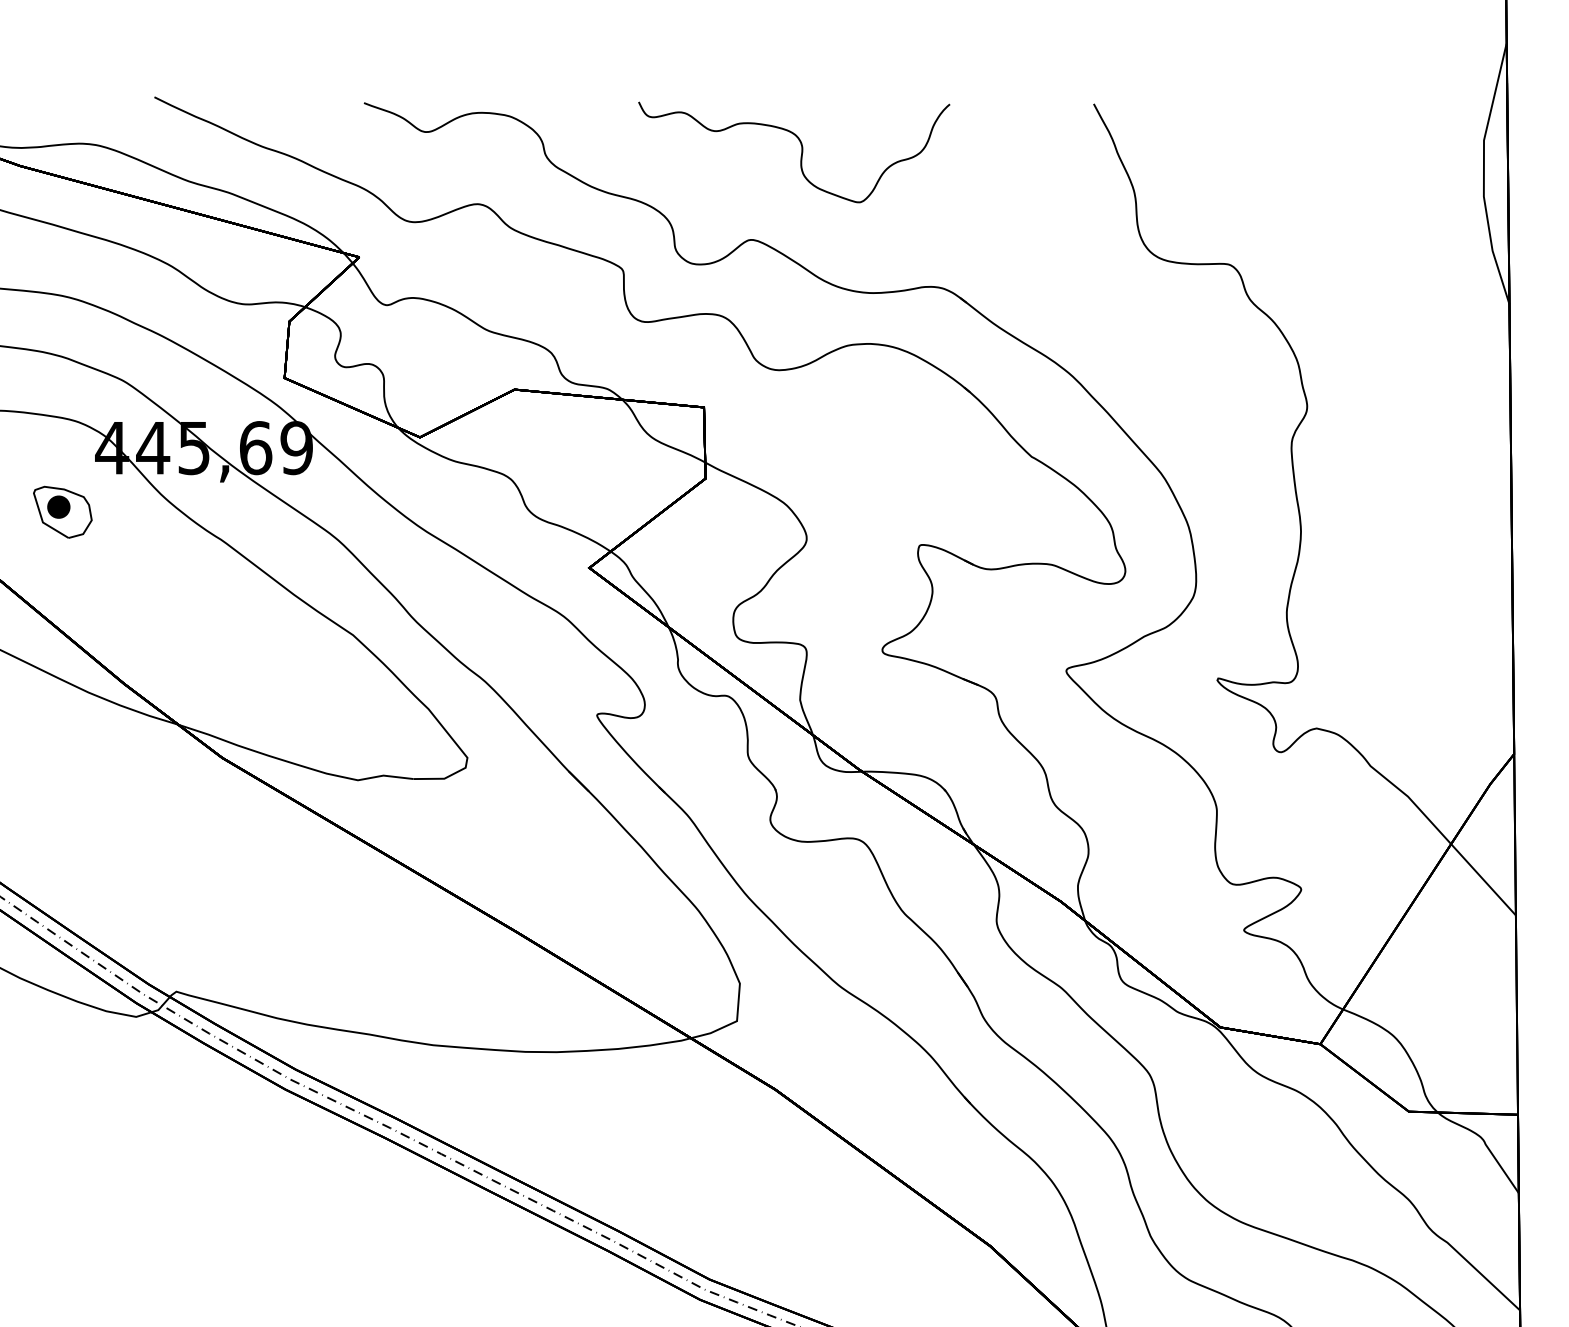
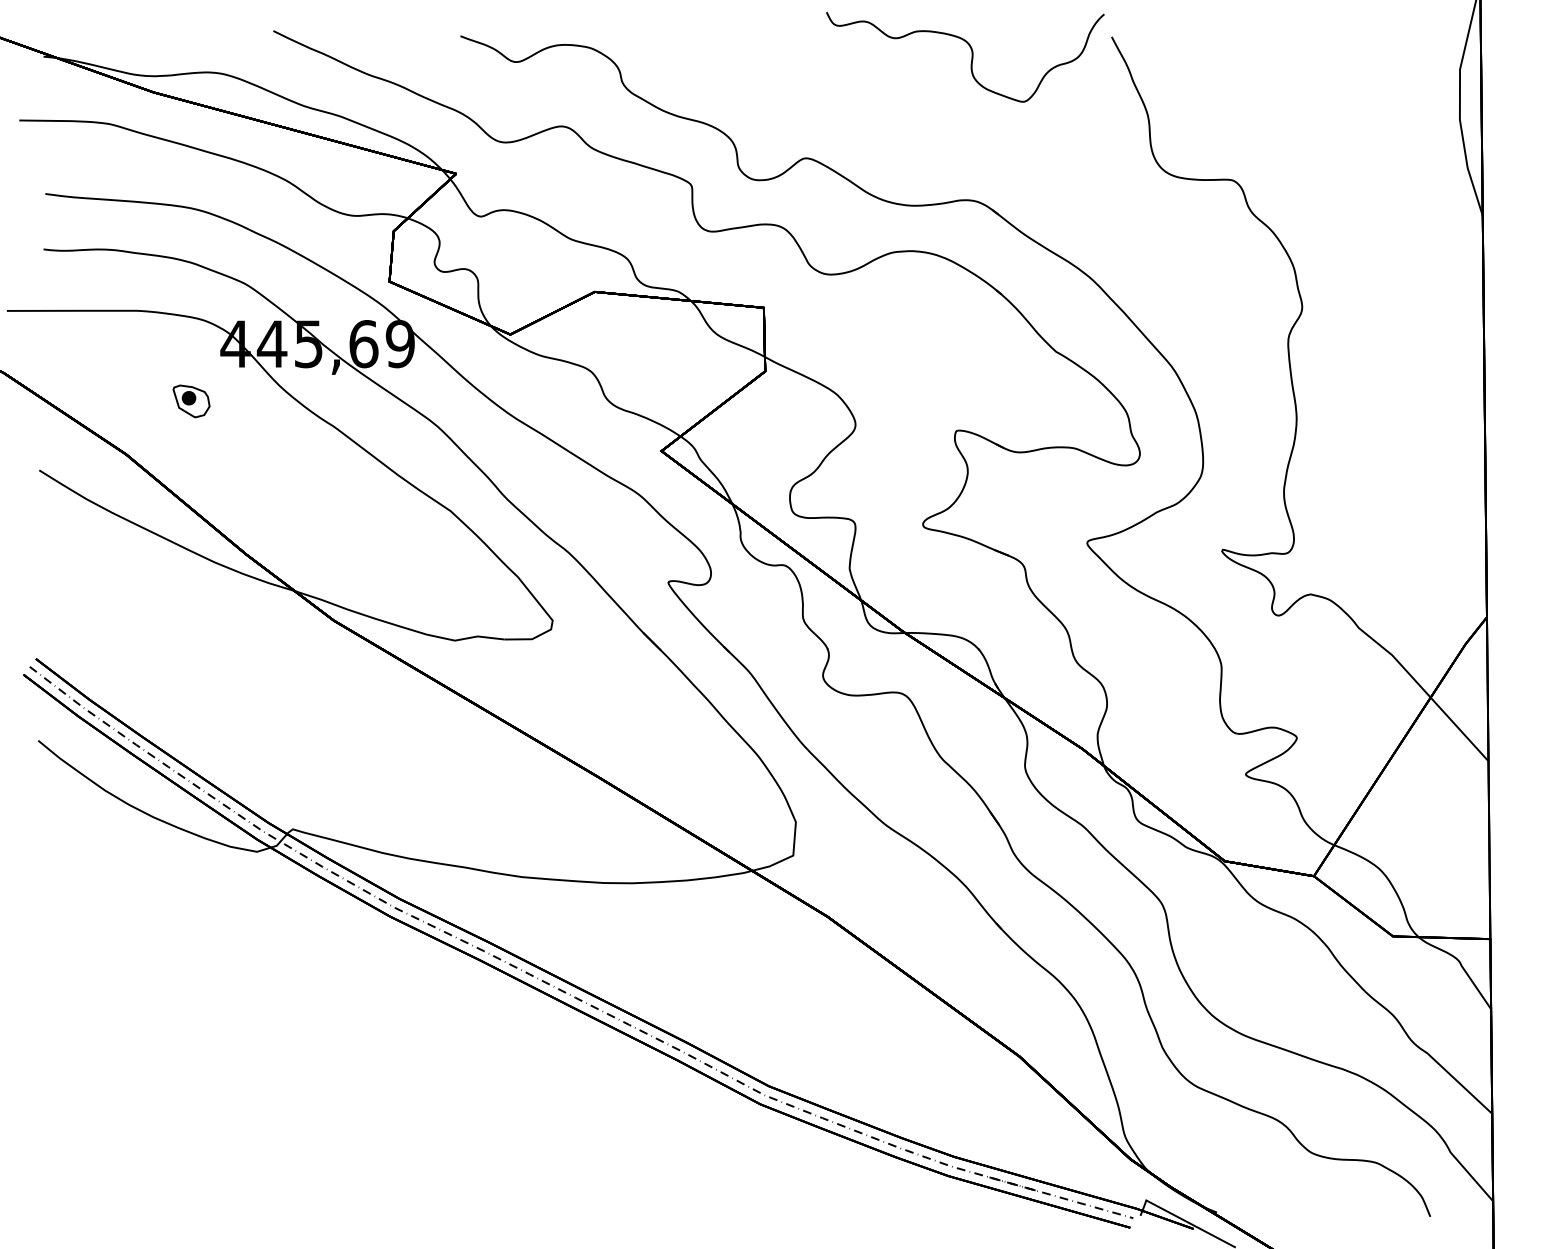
curve: (801, 152) -> (971, 57), moved
part: (62, 512) -> (191, 401), size x0.7

